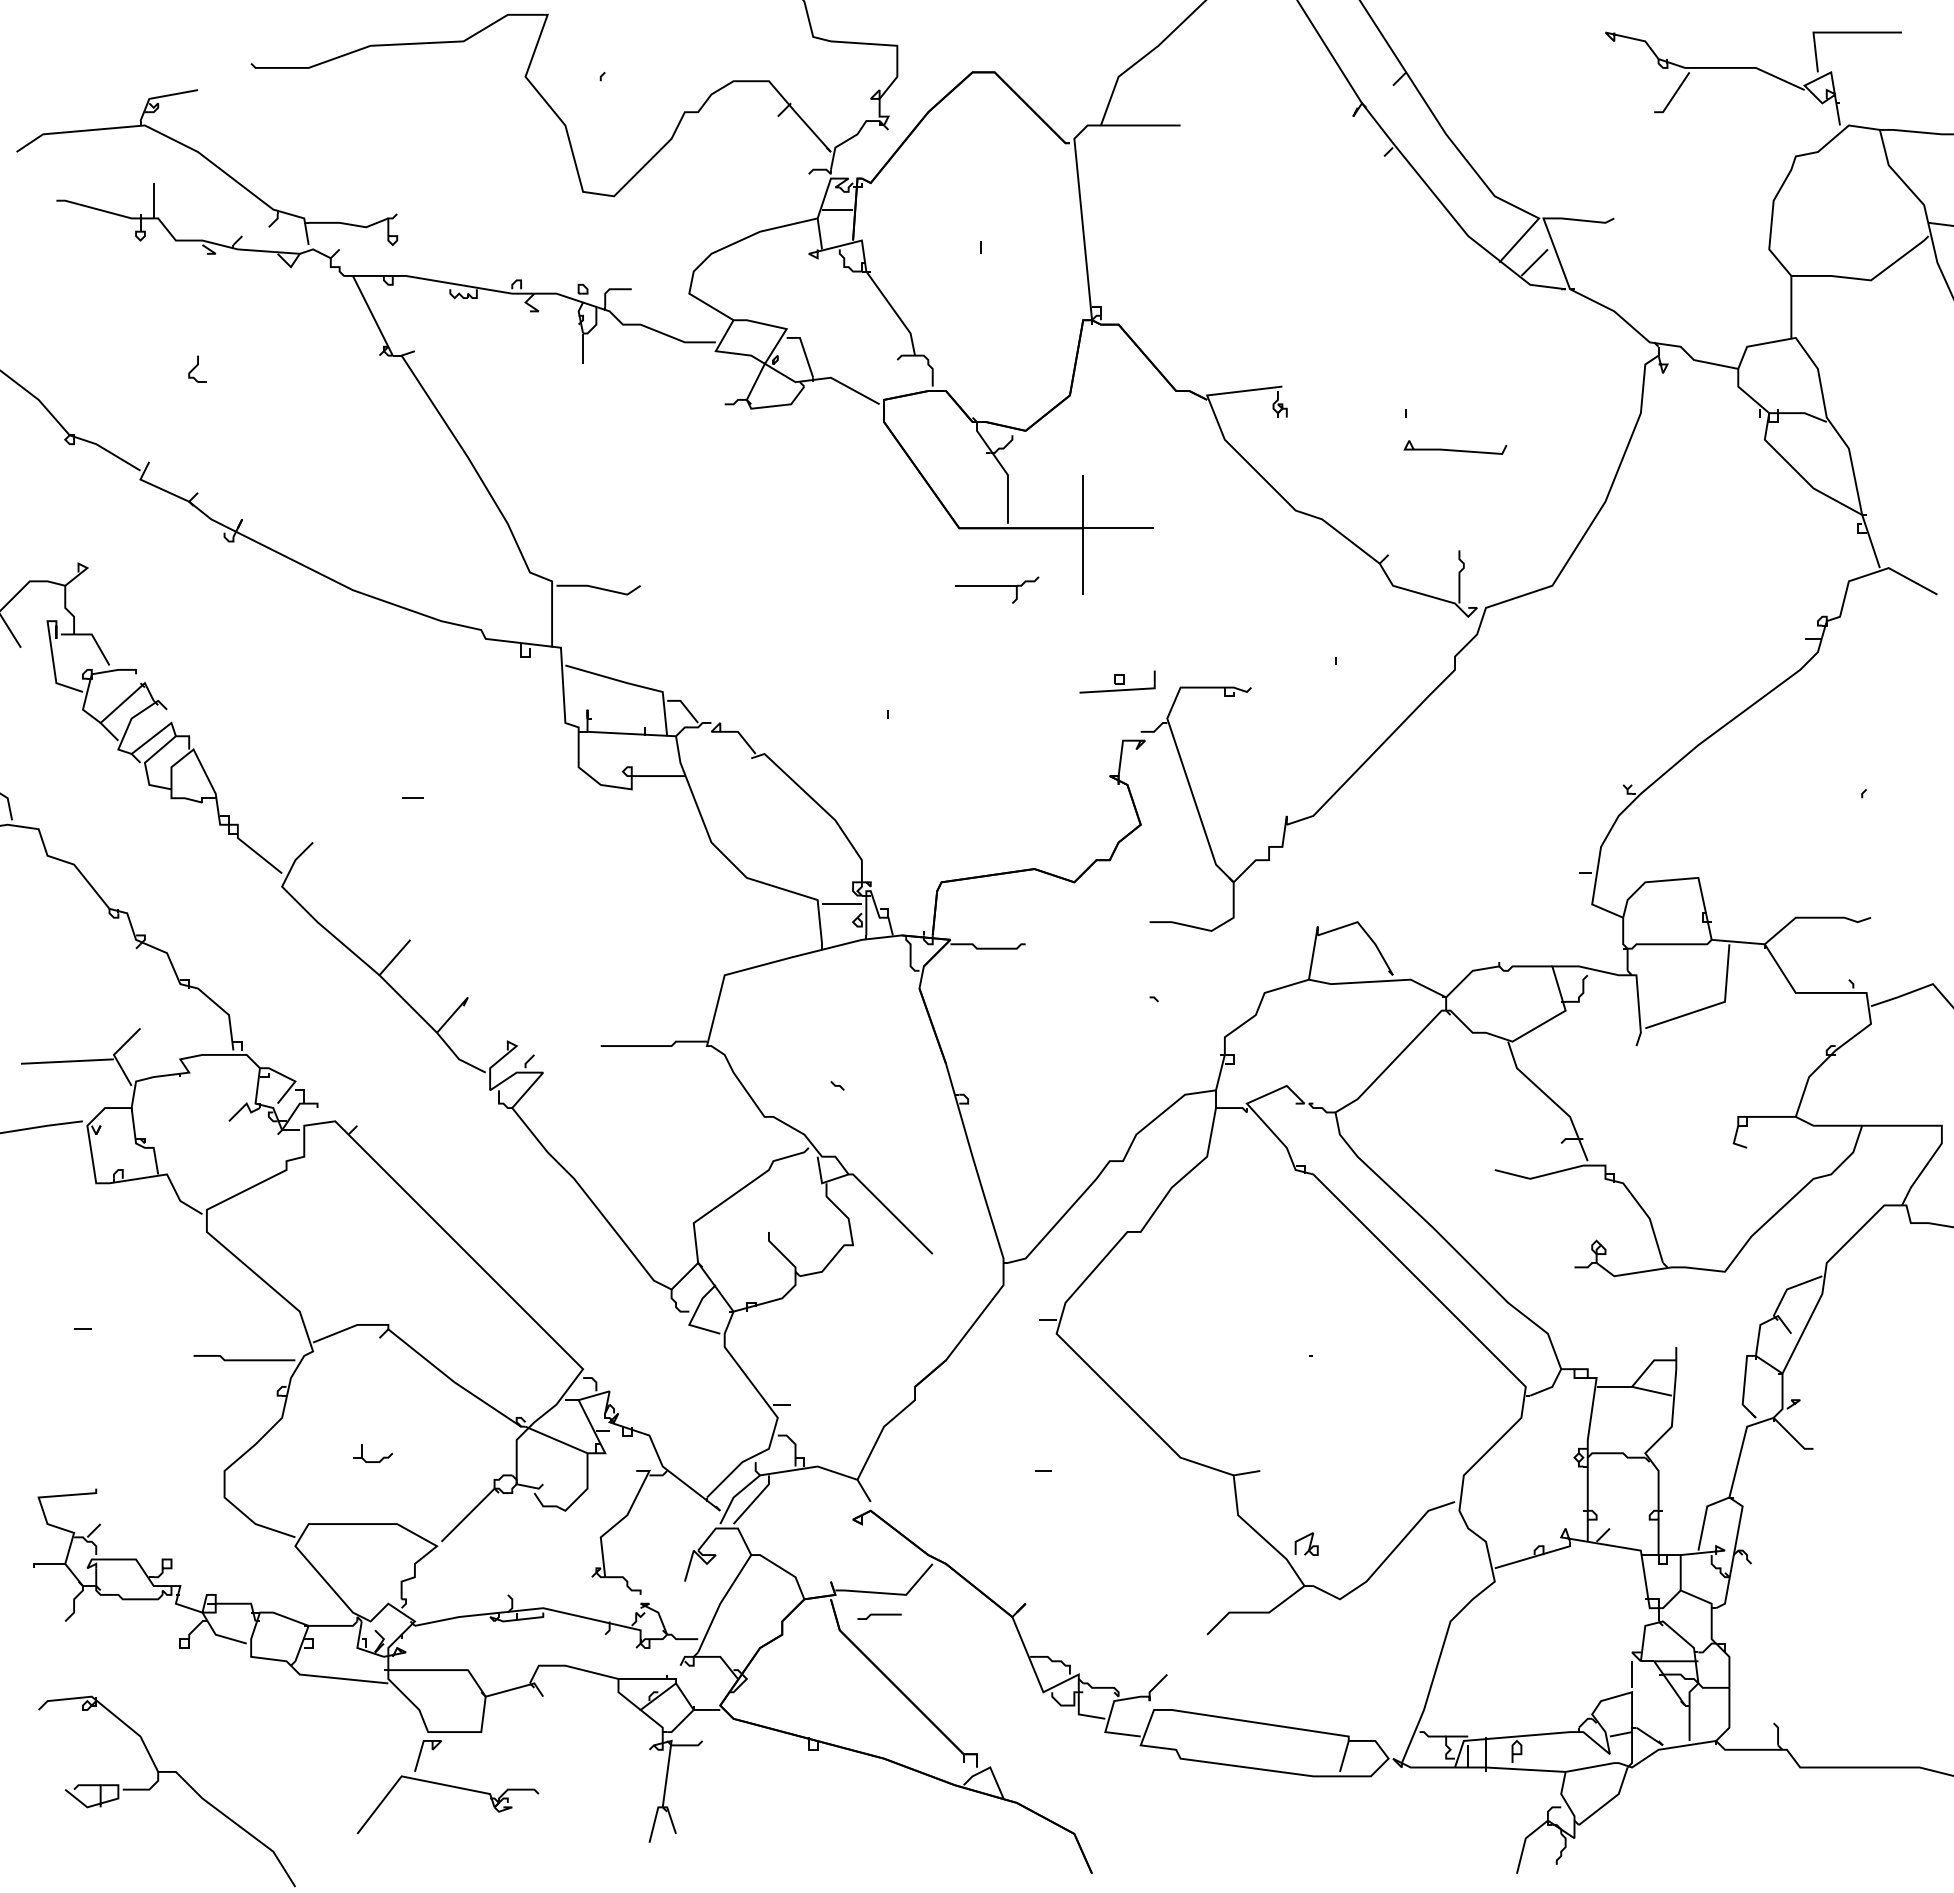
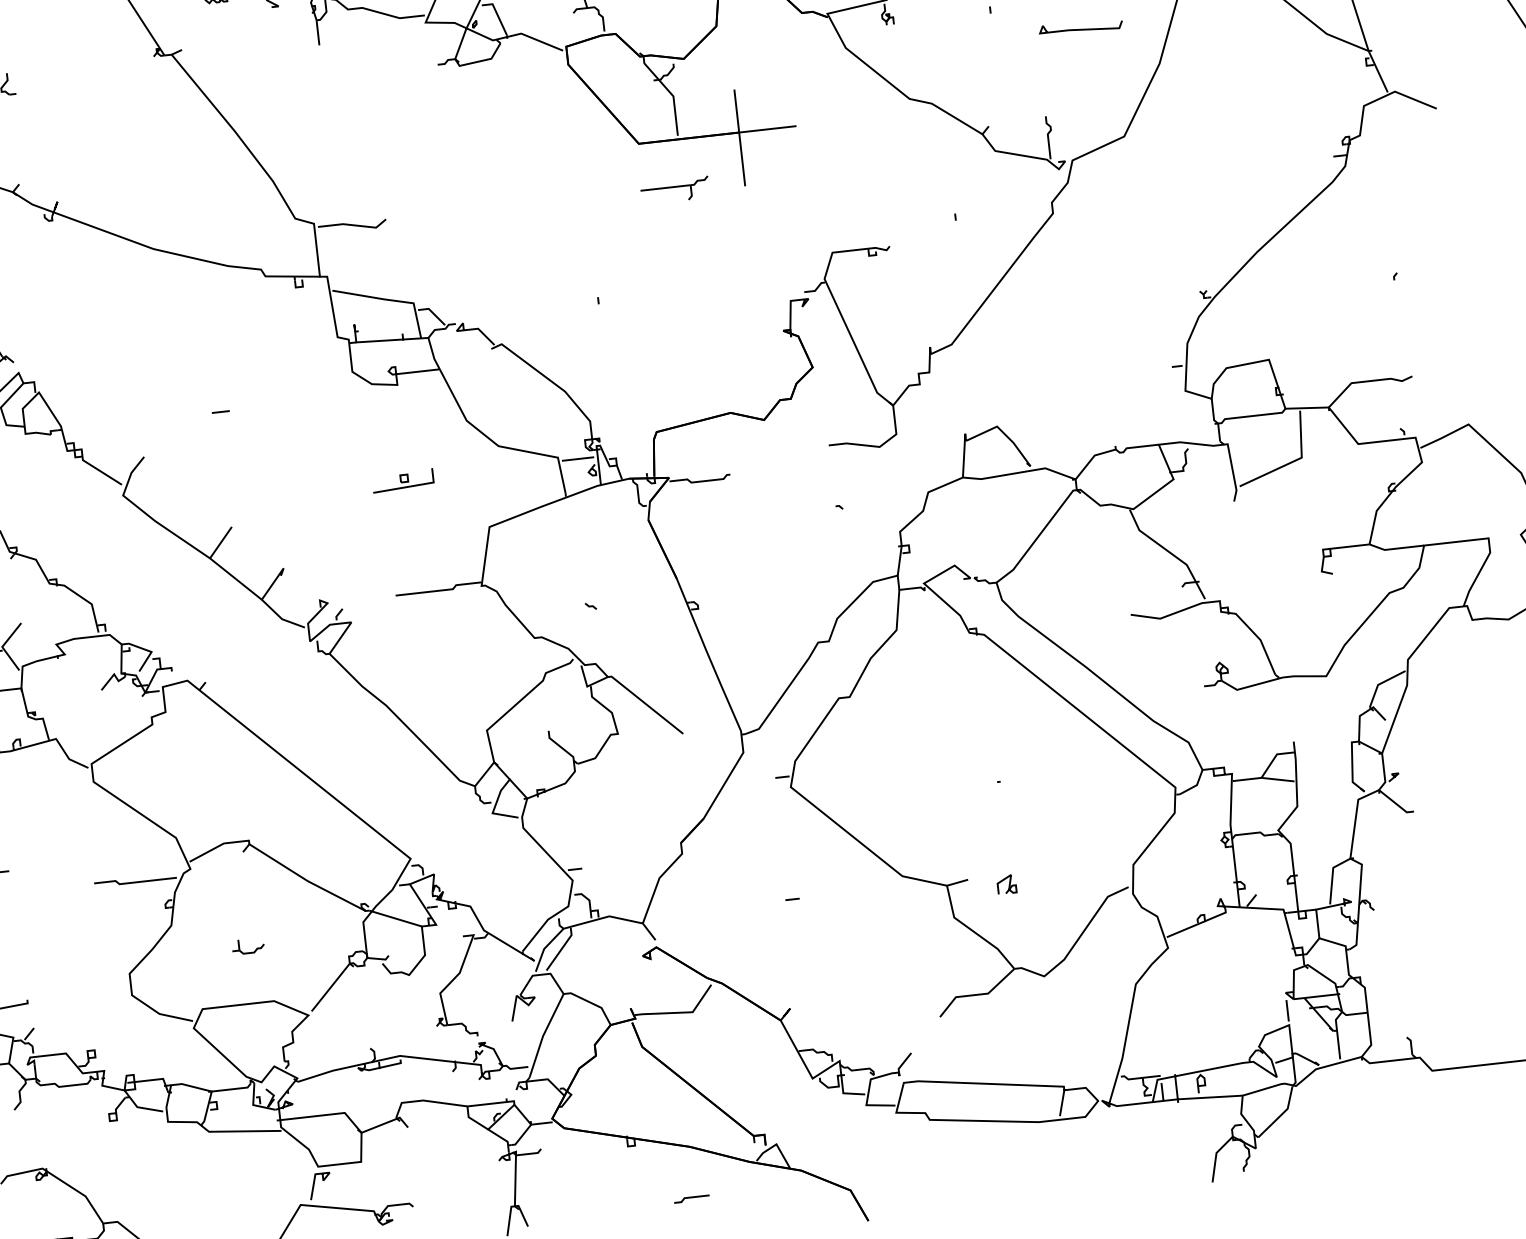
curve: (1455, 449) -> (1081, 28), moved
part: (1117, 681) -> (402, 480), moved
part: (1306, 1543) -> (1006, 884), moved
line: (879, 1615) -> (691, 1198), moved

